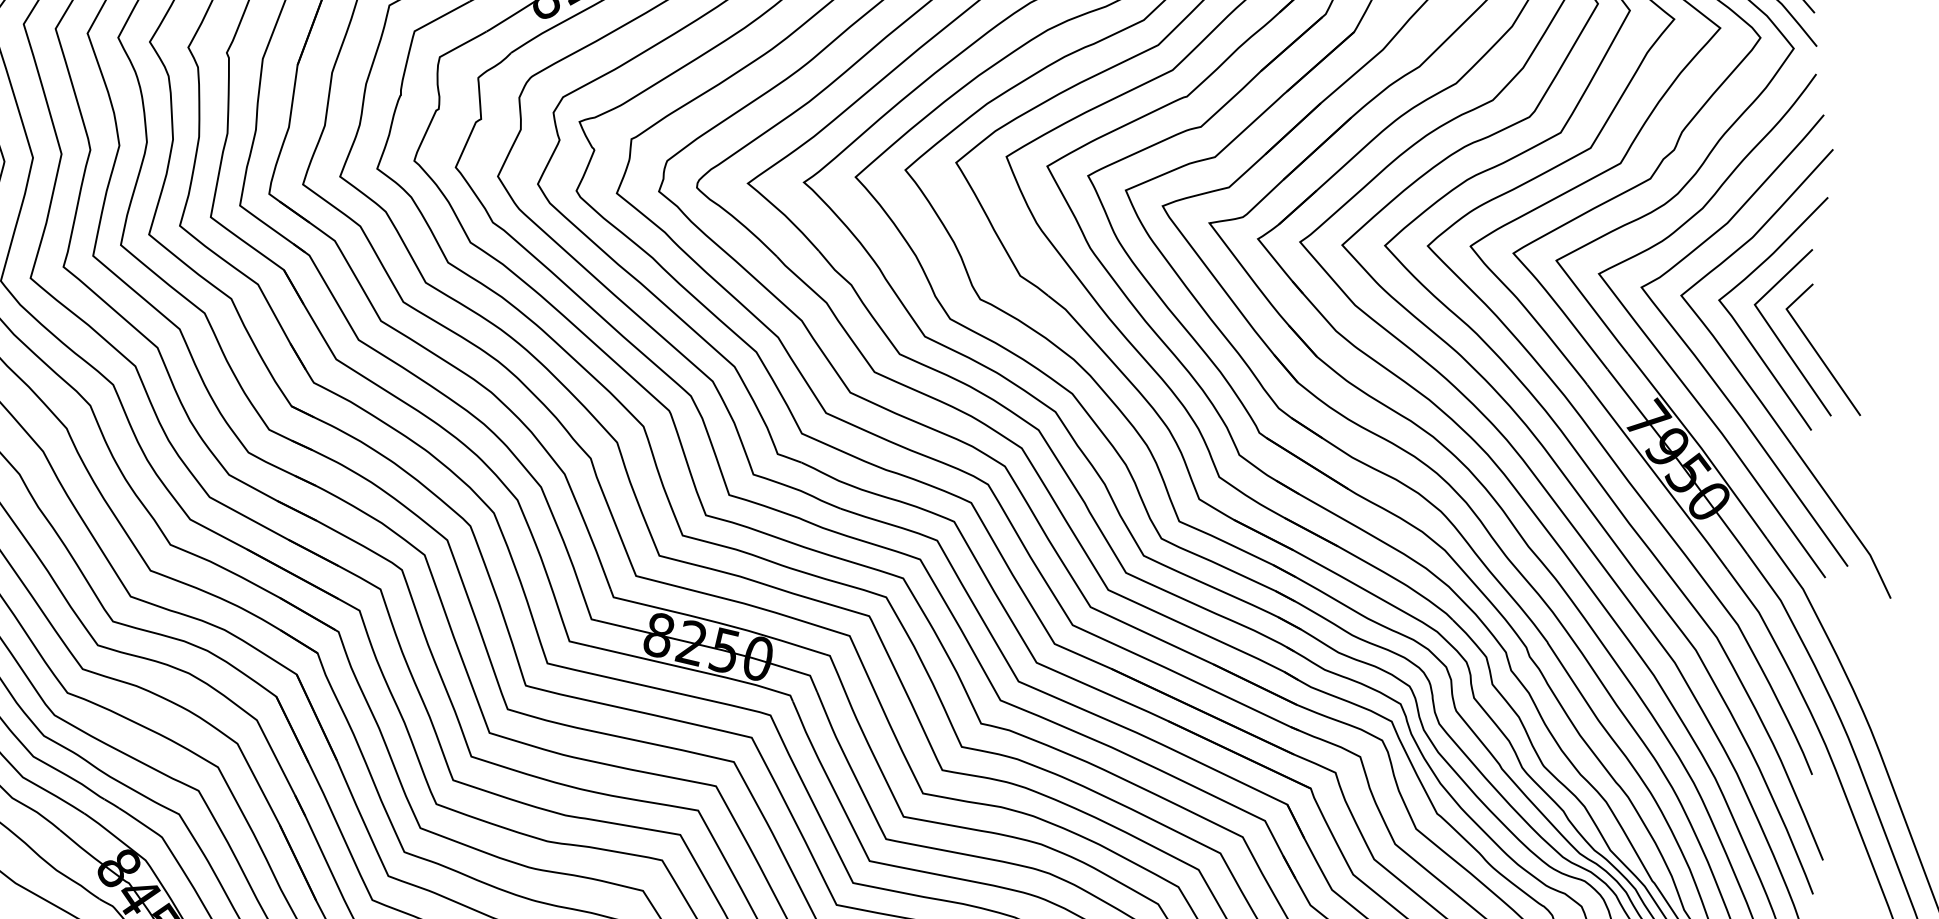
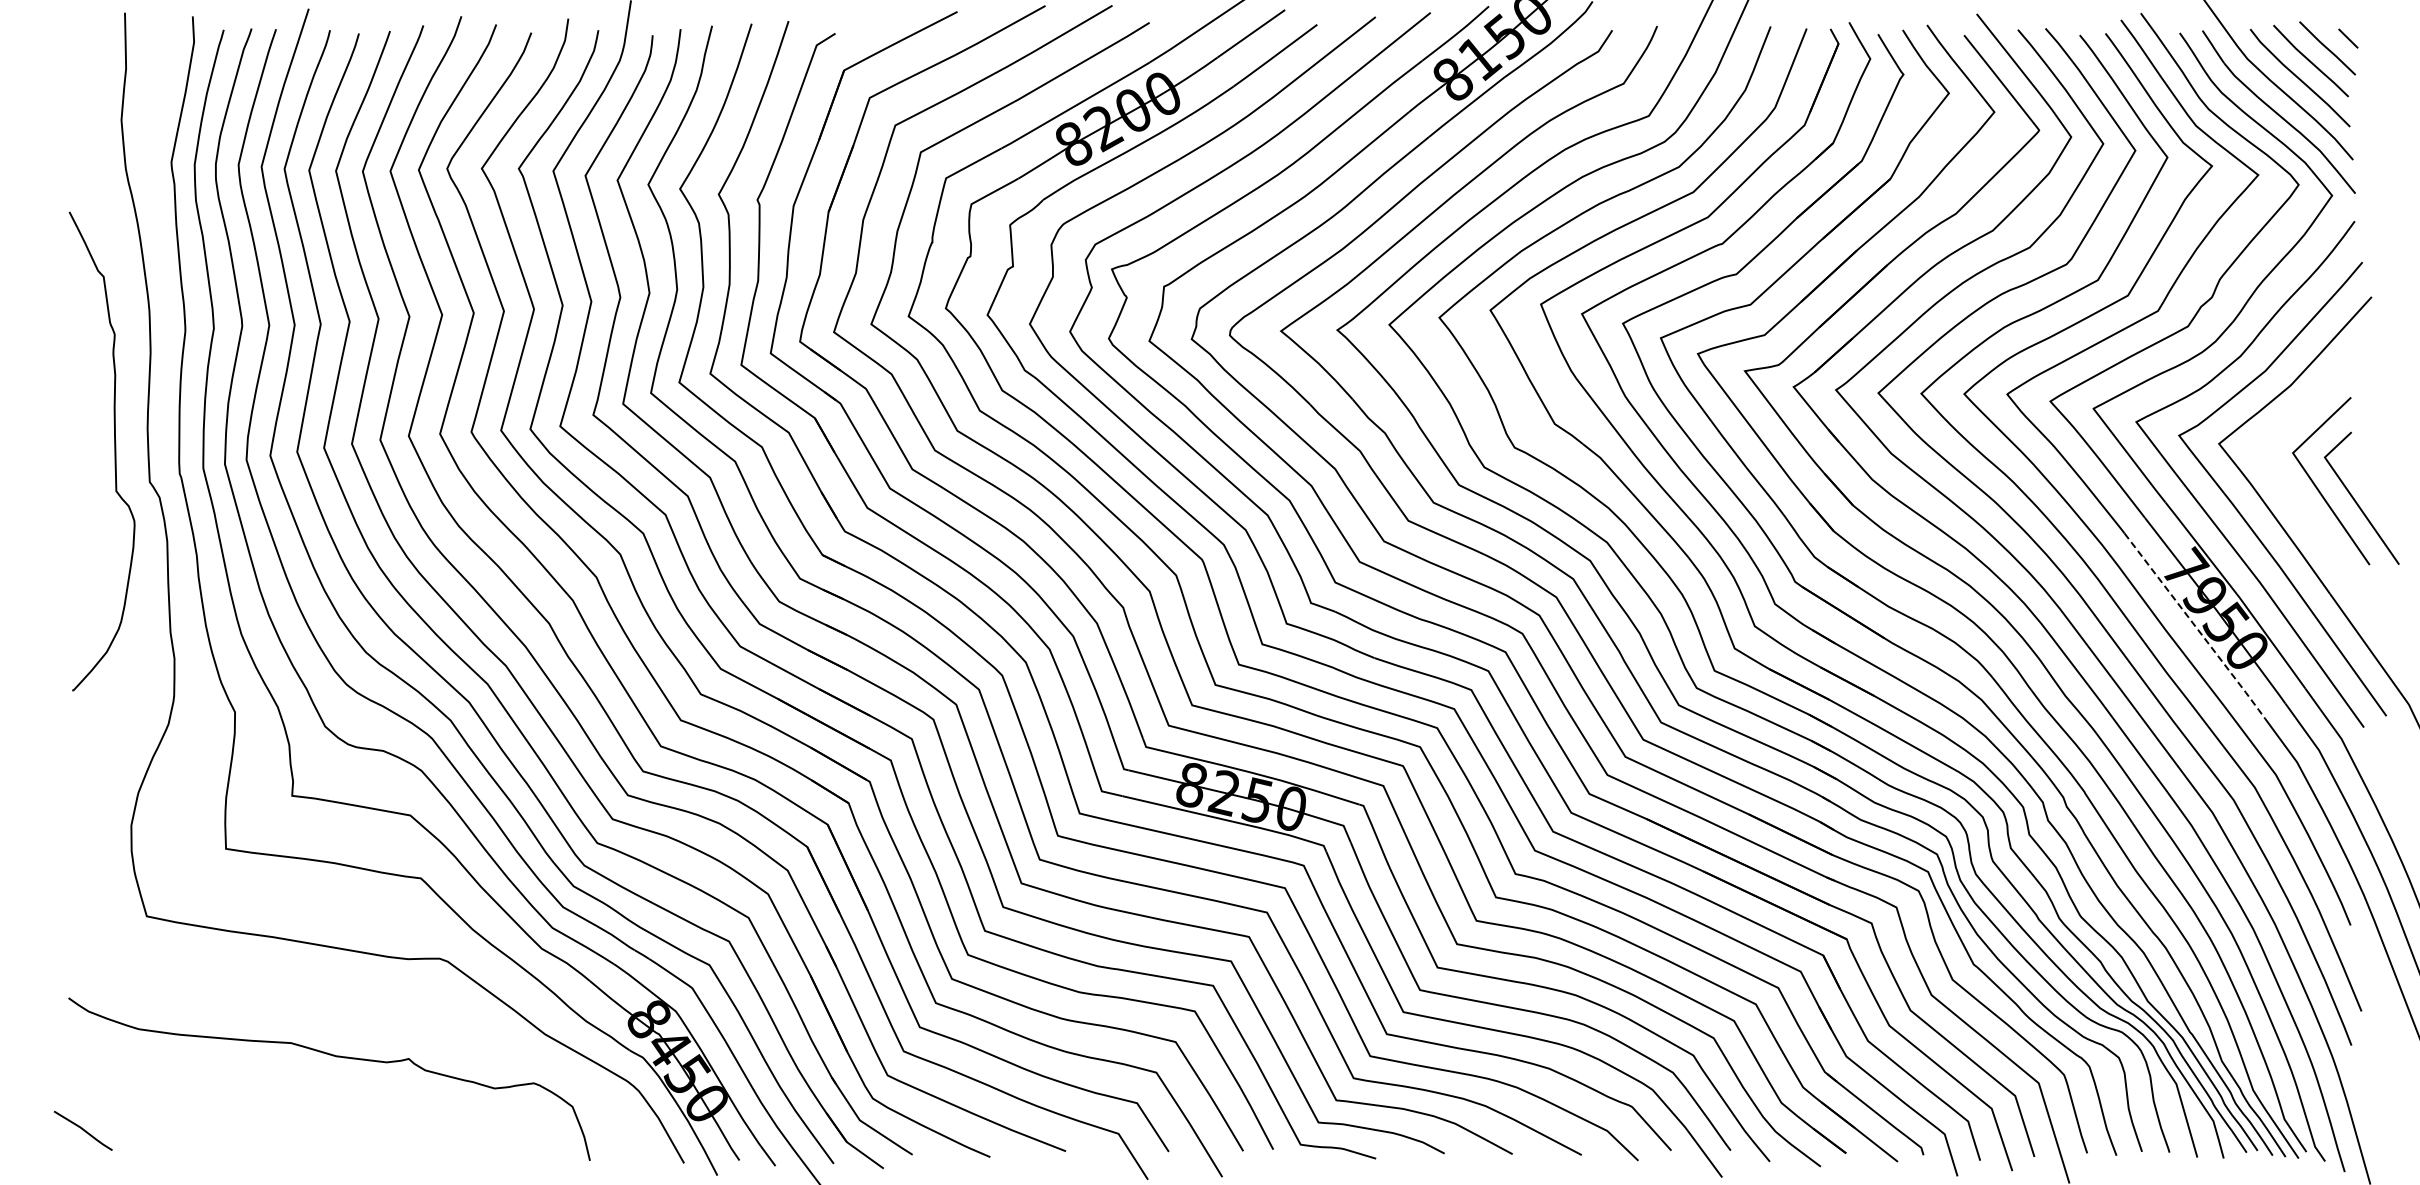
curve: (1744, 332) -> (2282, 480), removed
line: (1658, 478) -> (2196, 627), solid -> dashed

